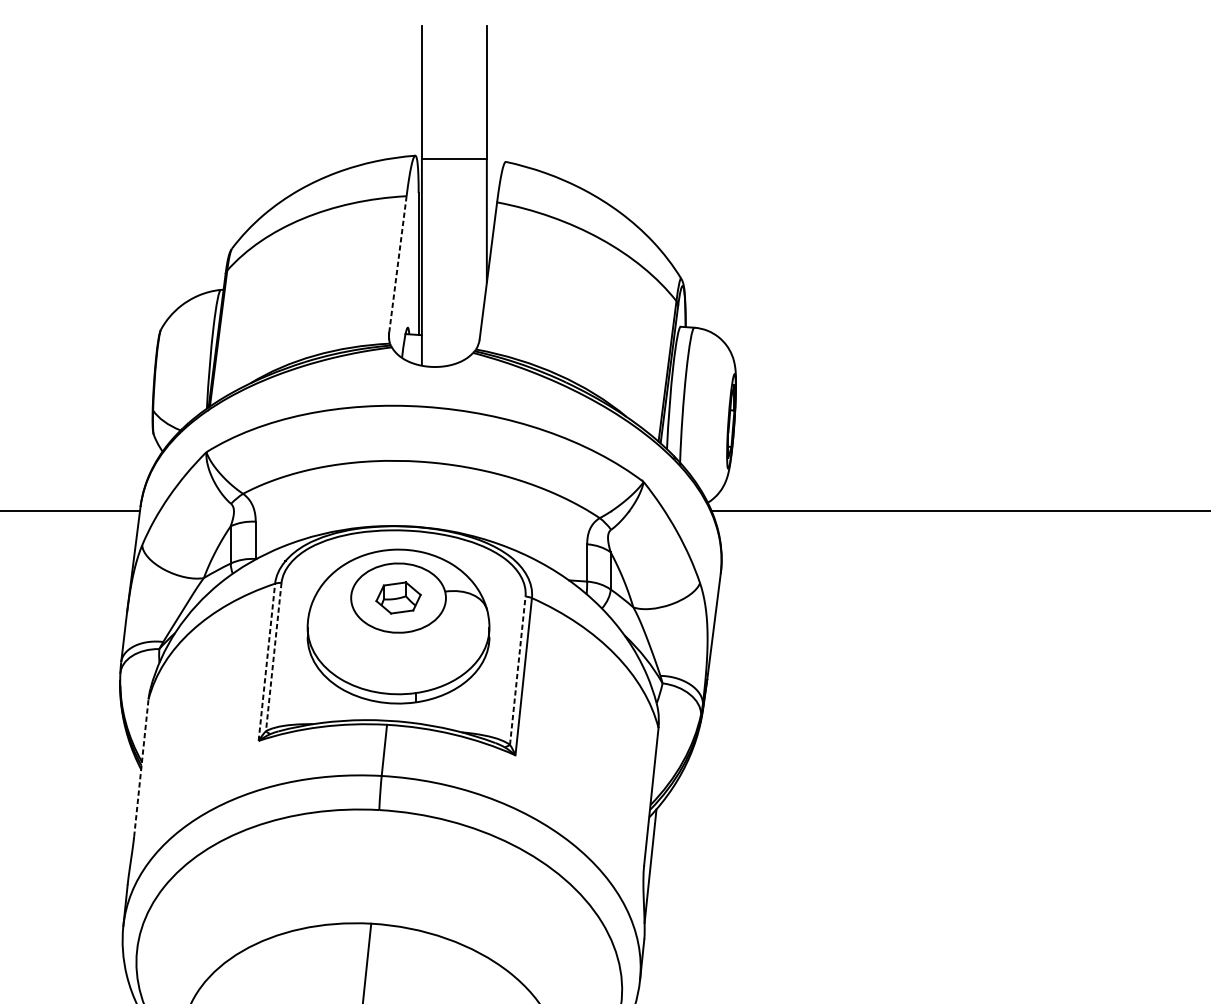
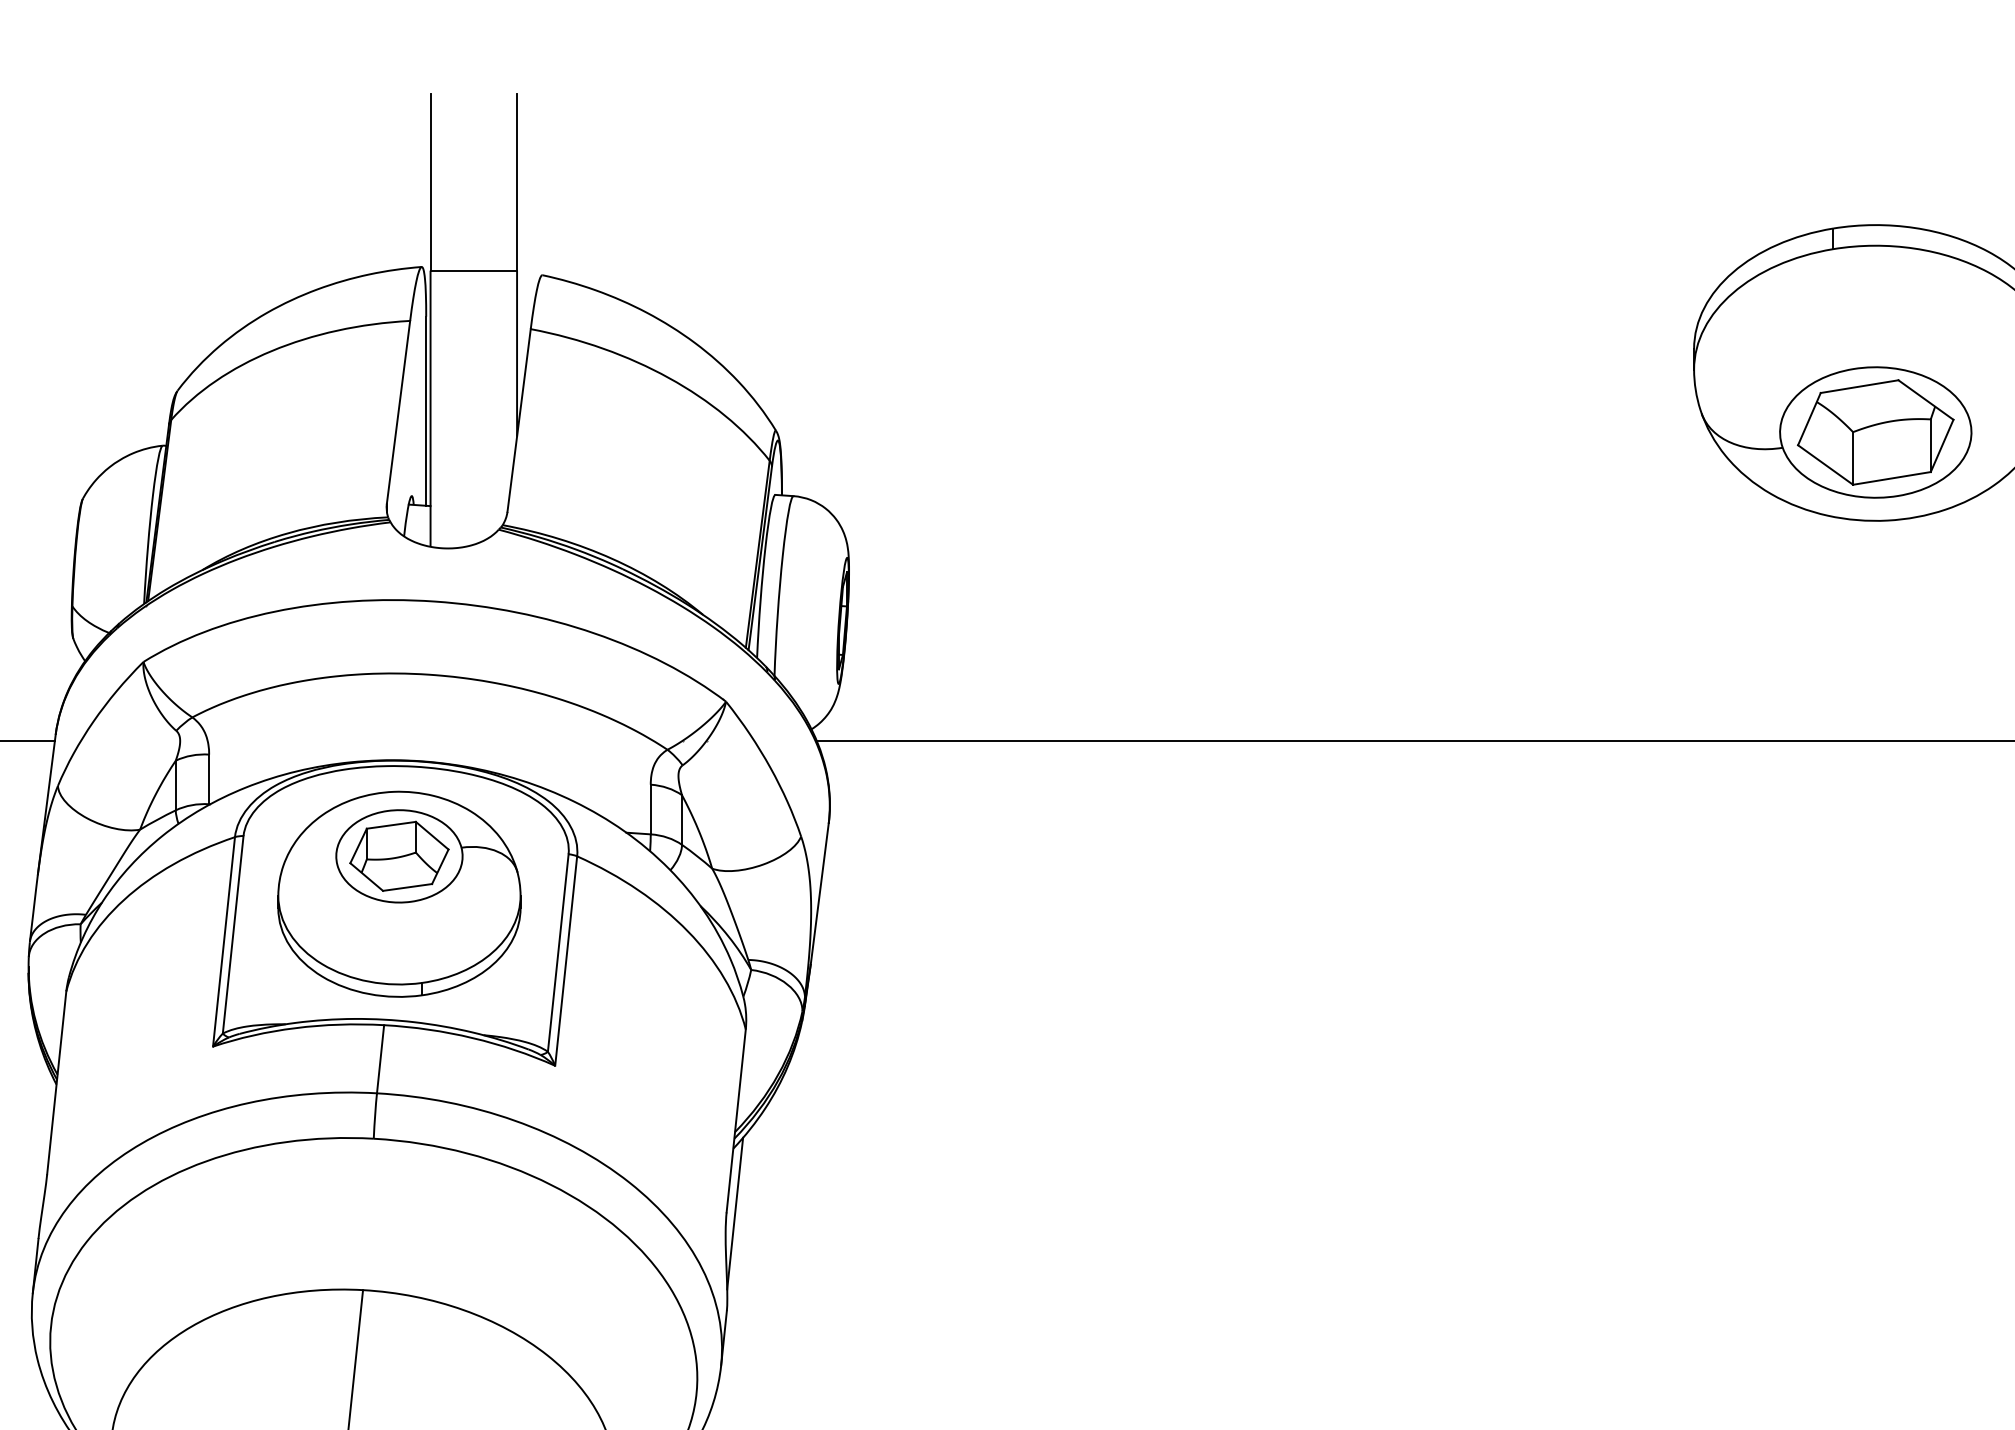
line: (397, 264) -> (398, 412), dashed -> solid
part: (398, 597) -> (399, 855), size x1.67
line: (274, 657) -> (233, 935), dashed -> solid
line: (267, 662) -> (224, 941), dashed -> solid
line: (517, 670) -> (558, 952), dashed -> solid
line: (141, 767) -> (56, 1082), dashed -> solid

